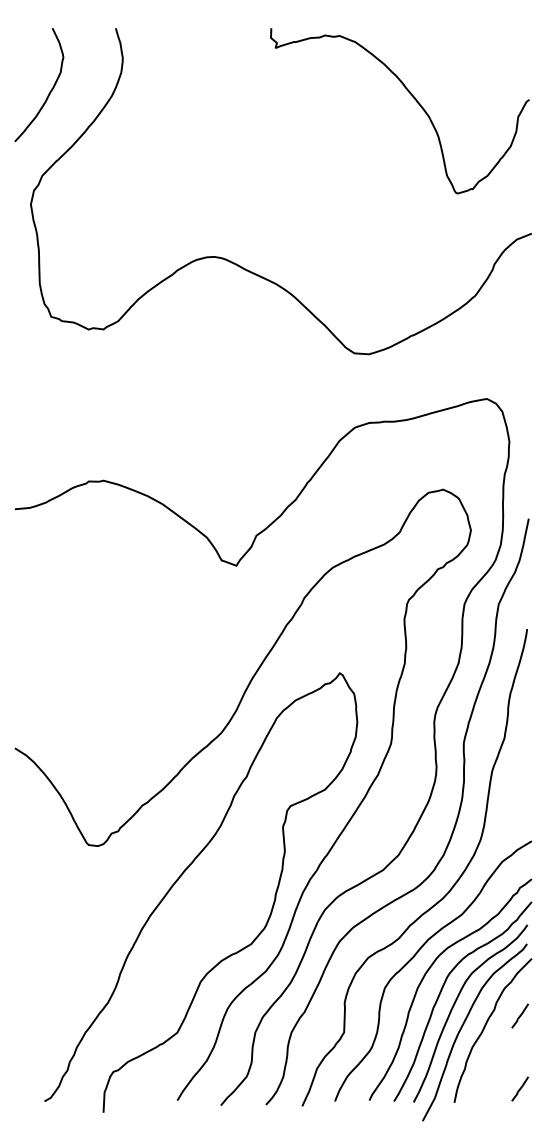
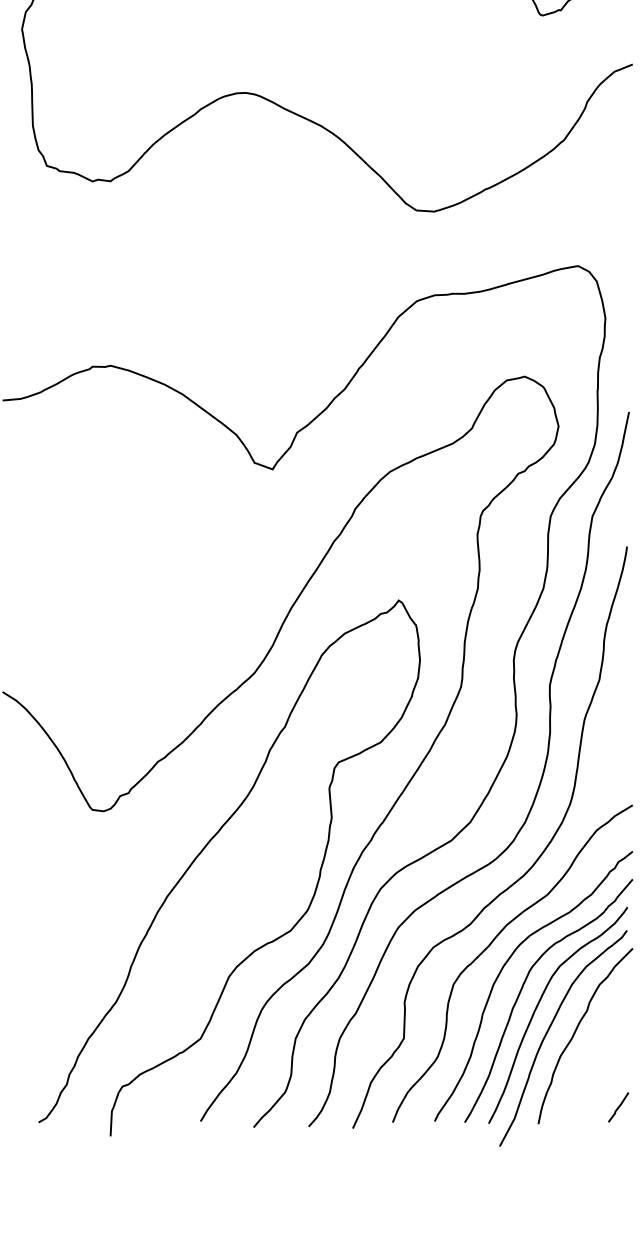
line: (519, 1015) -> (617, 1017), removed

